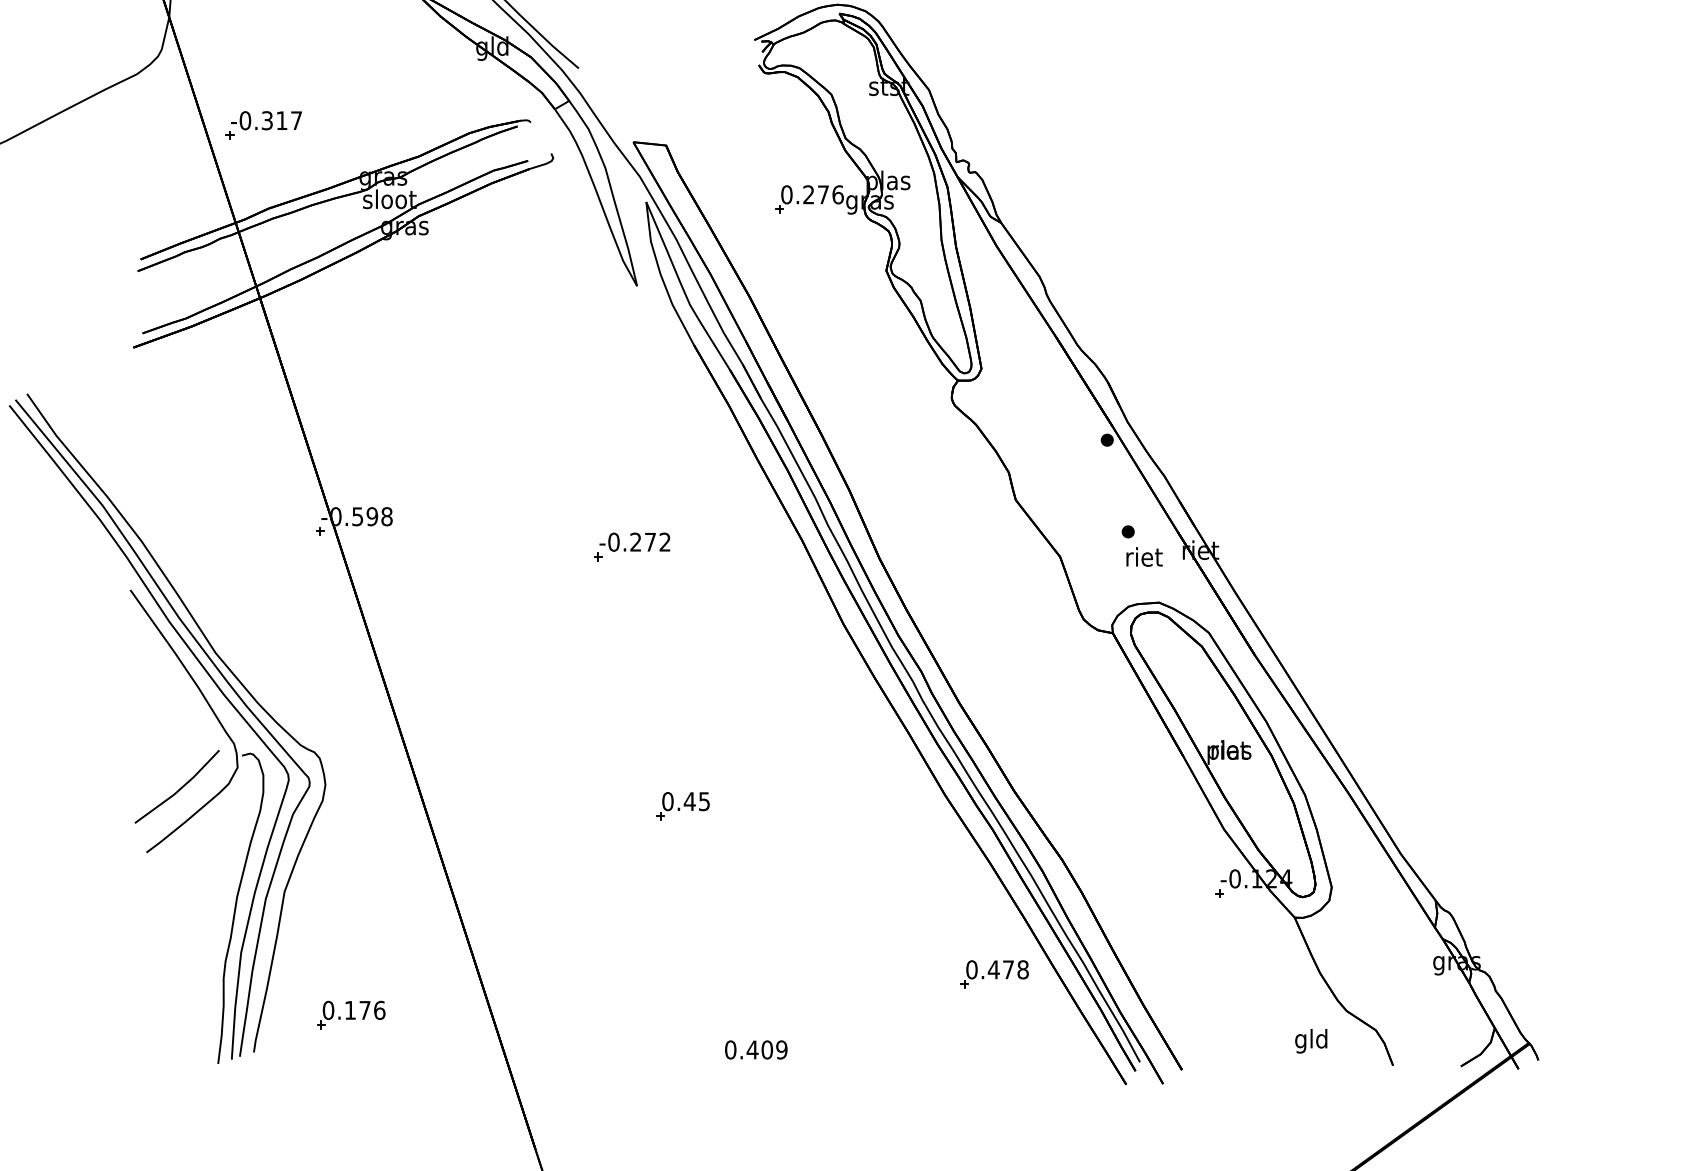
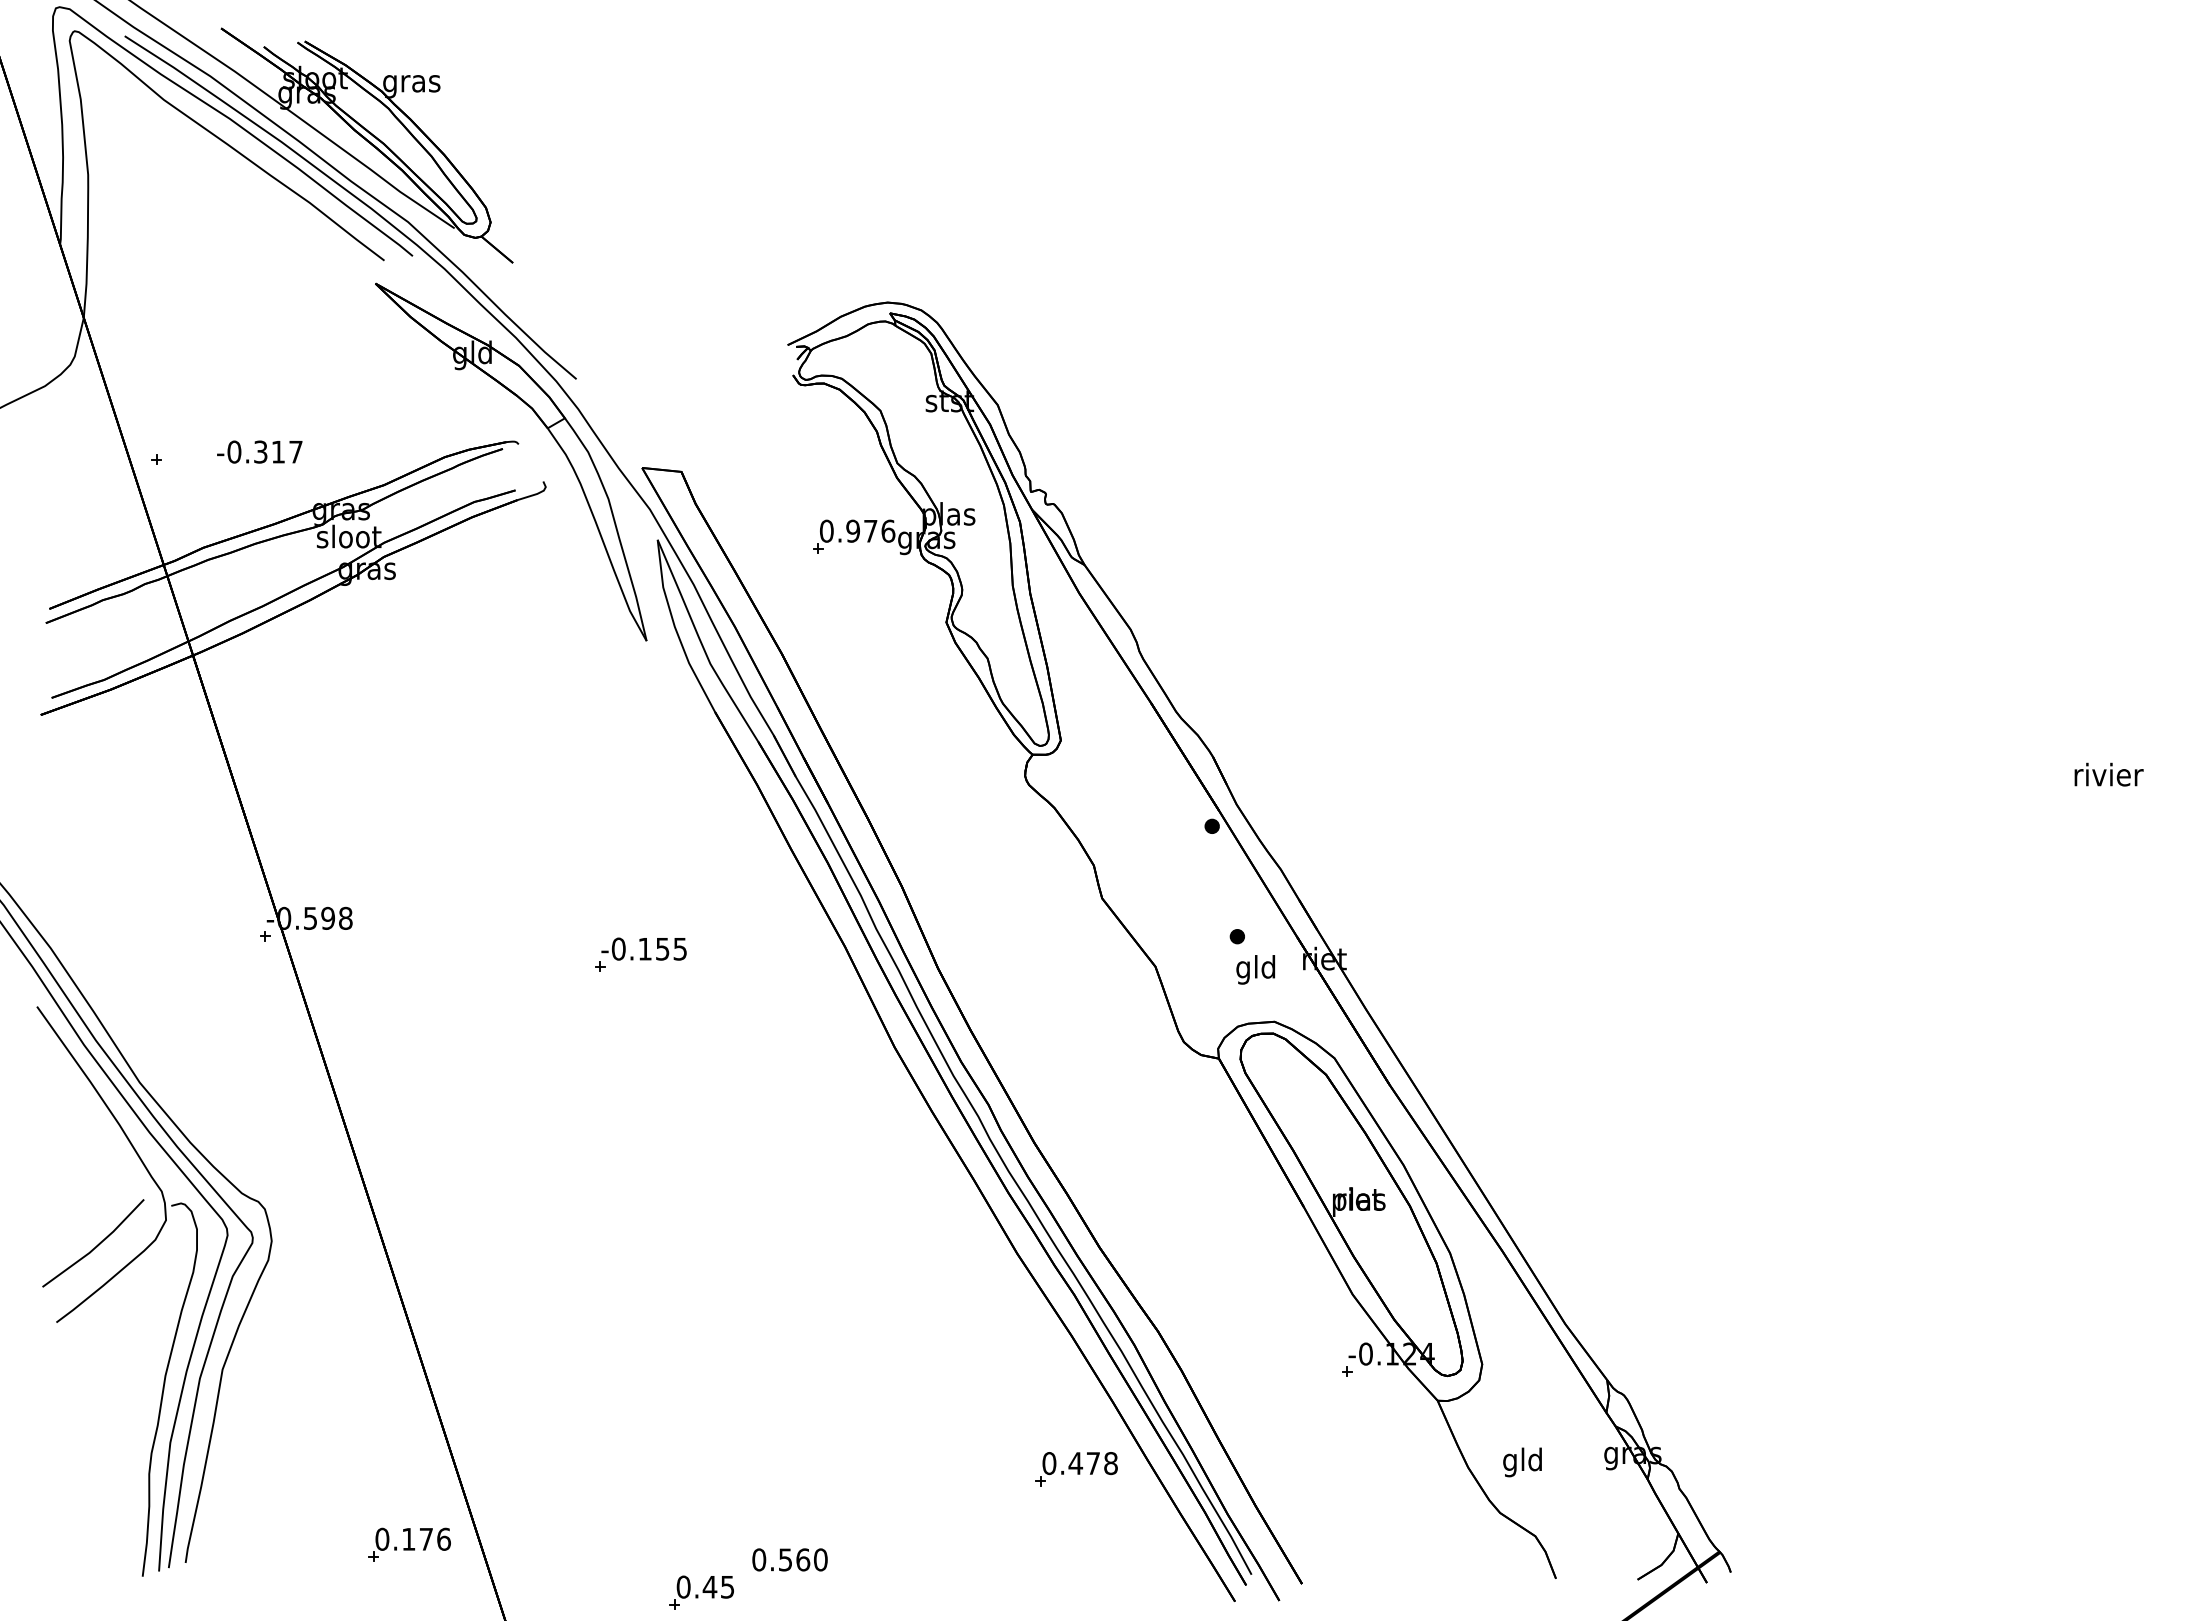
text: (266, 120) -> (259, 451), moved
text: (808, 194) -> (852, 530), 0.276 -> 0.976
text: (650, 541) -> (662, 948), -0.272 -> -0.155
text: (1144, 559) -> (1256, 969), riet -> gld
part: (682, 806) -> (701, 1592), moved
part: (351, 1014) -> (409, 1544), moved
text: (1311, 1041) -> (1522, 1462), moved
text: (766, 1049) -> (802, 1559), 0.409 -> 0.560

